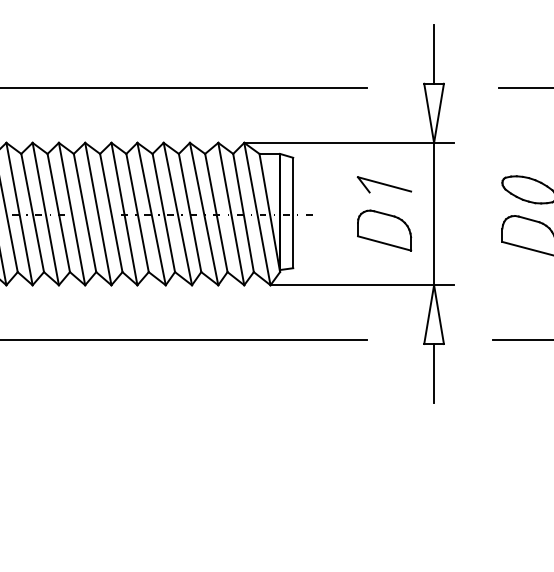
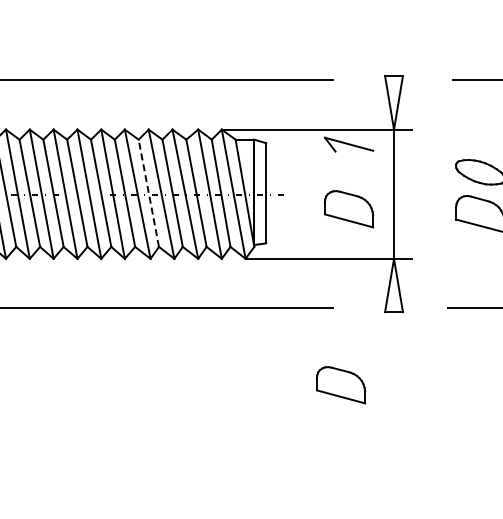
line: (434, 54) -> (394, 49), removed
part: (383, 184) -> (348, 144), moved
line: (163, 213) -> (148, 193), solid -> dashed
line: (434, 373) -> (394, 338), removed
part: (376, 424) -> (341, 385), added

